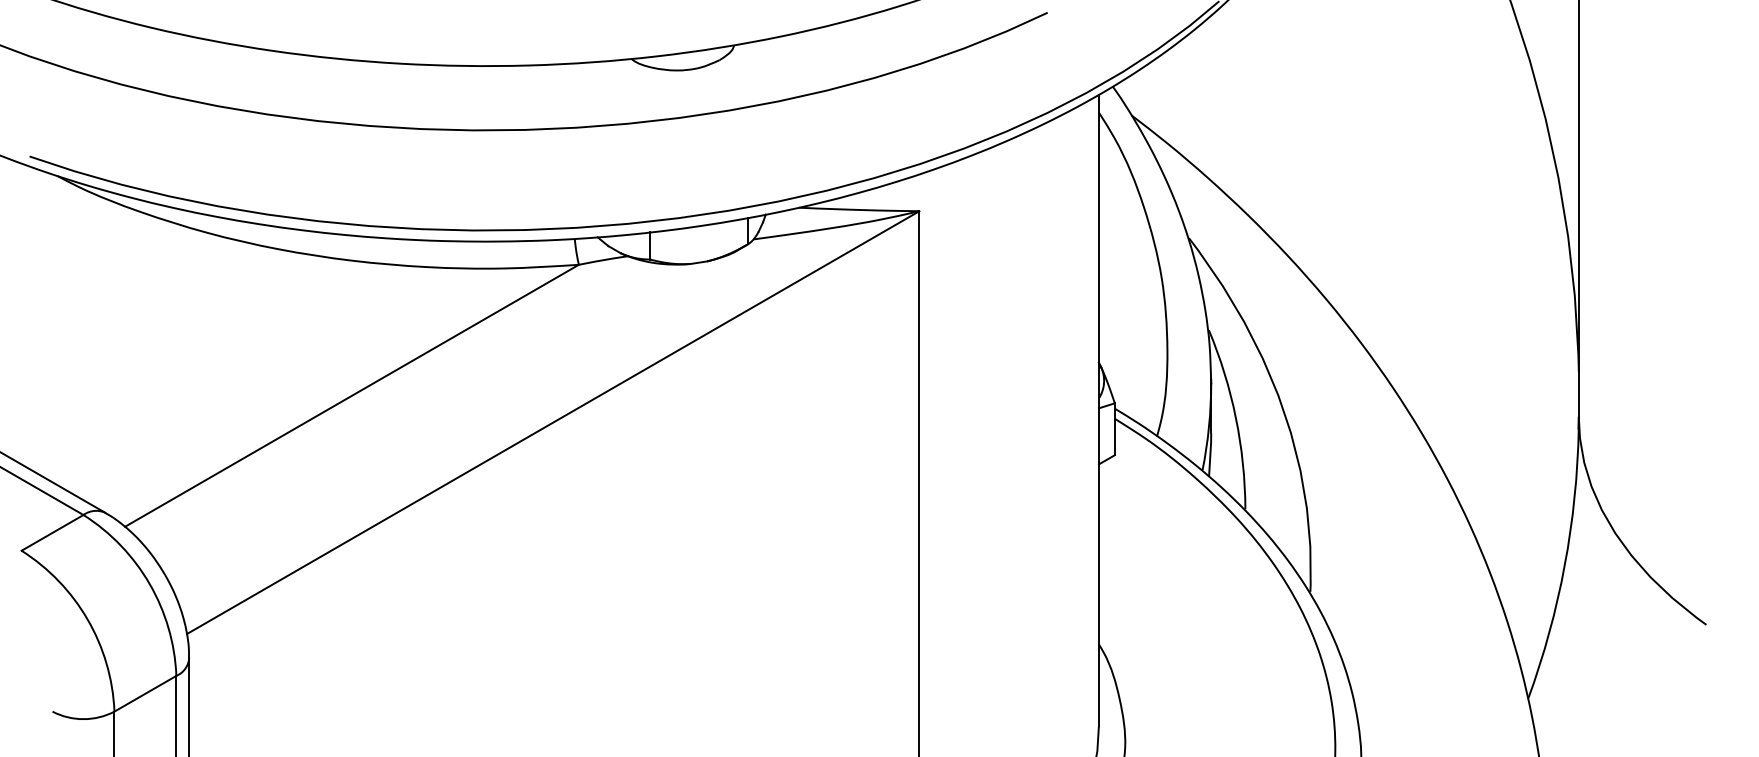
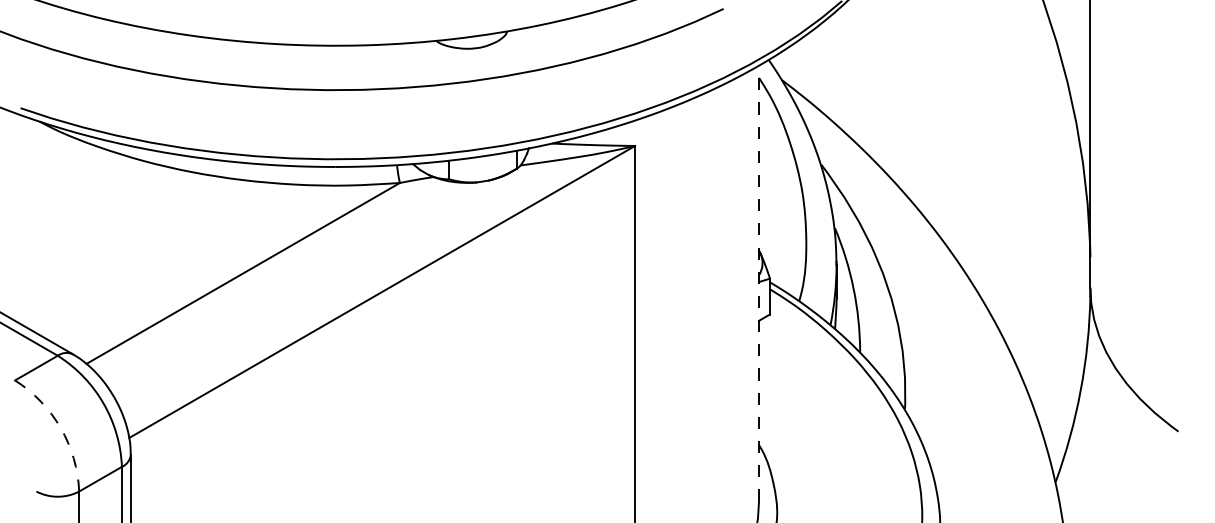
line: (1099, 410) -> (759, 283), solid -> dashed
arc: (87, 620) -> (60, 428), solid -> dashed

